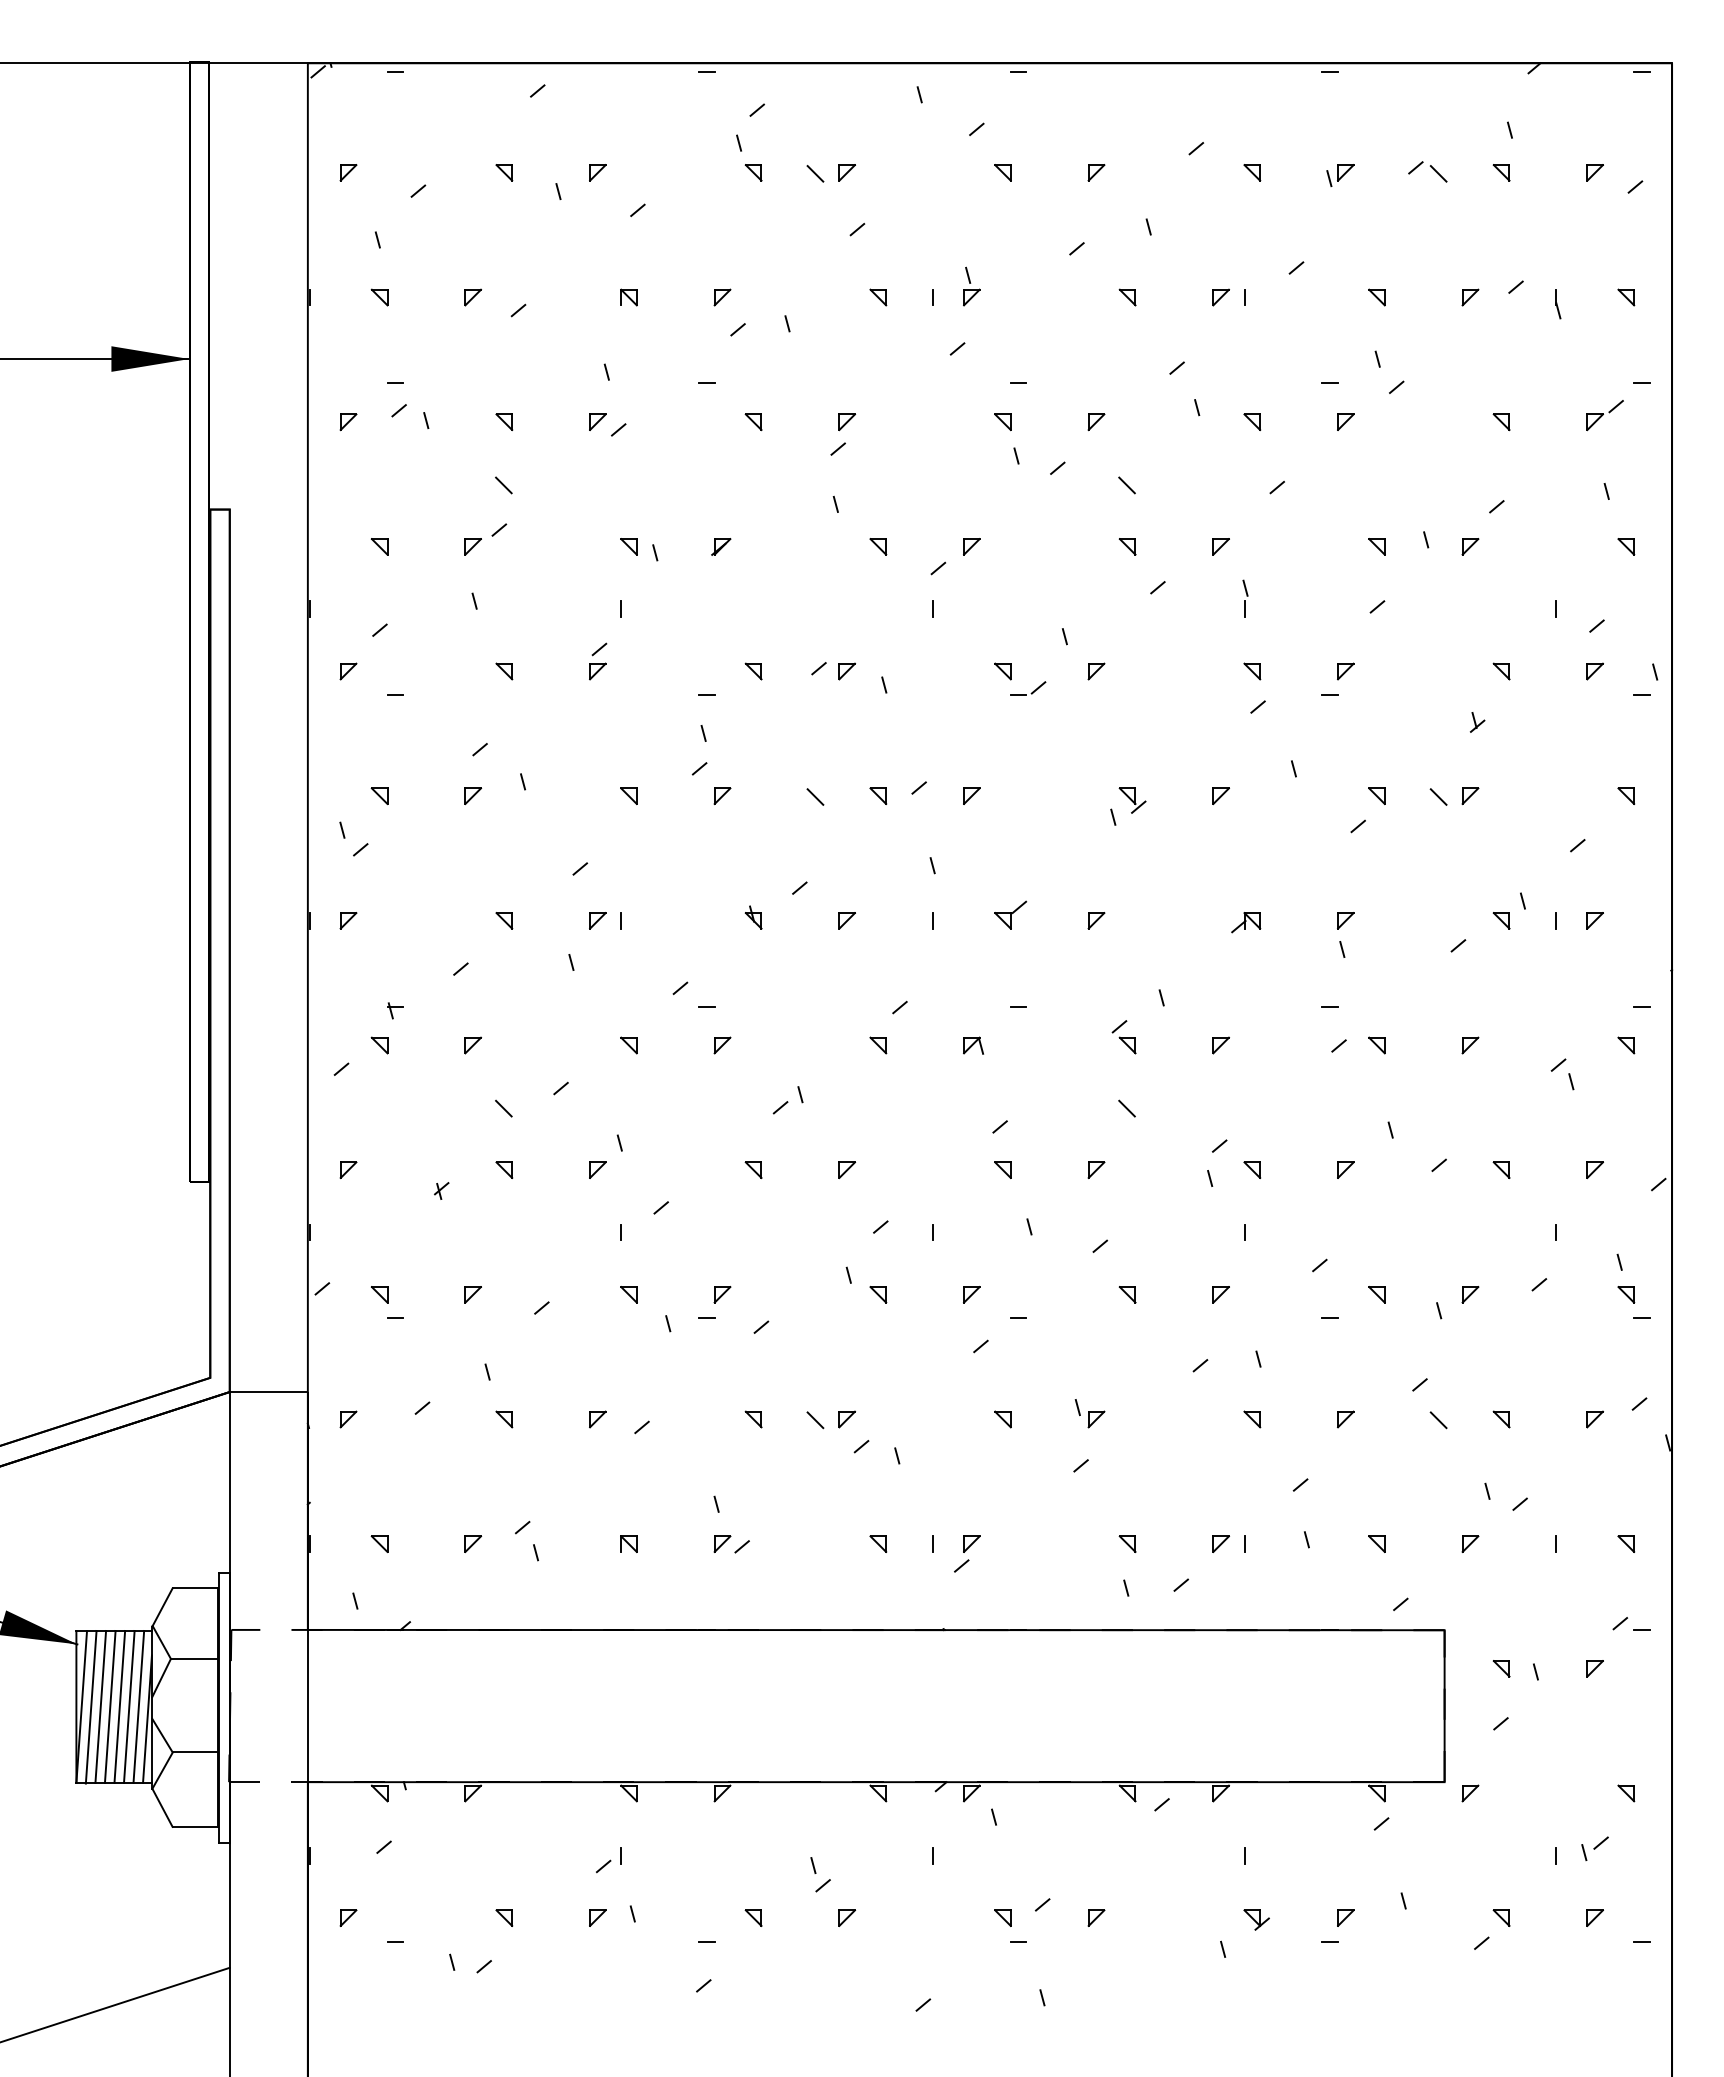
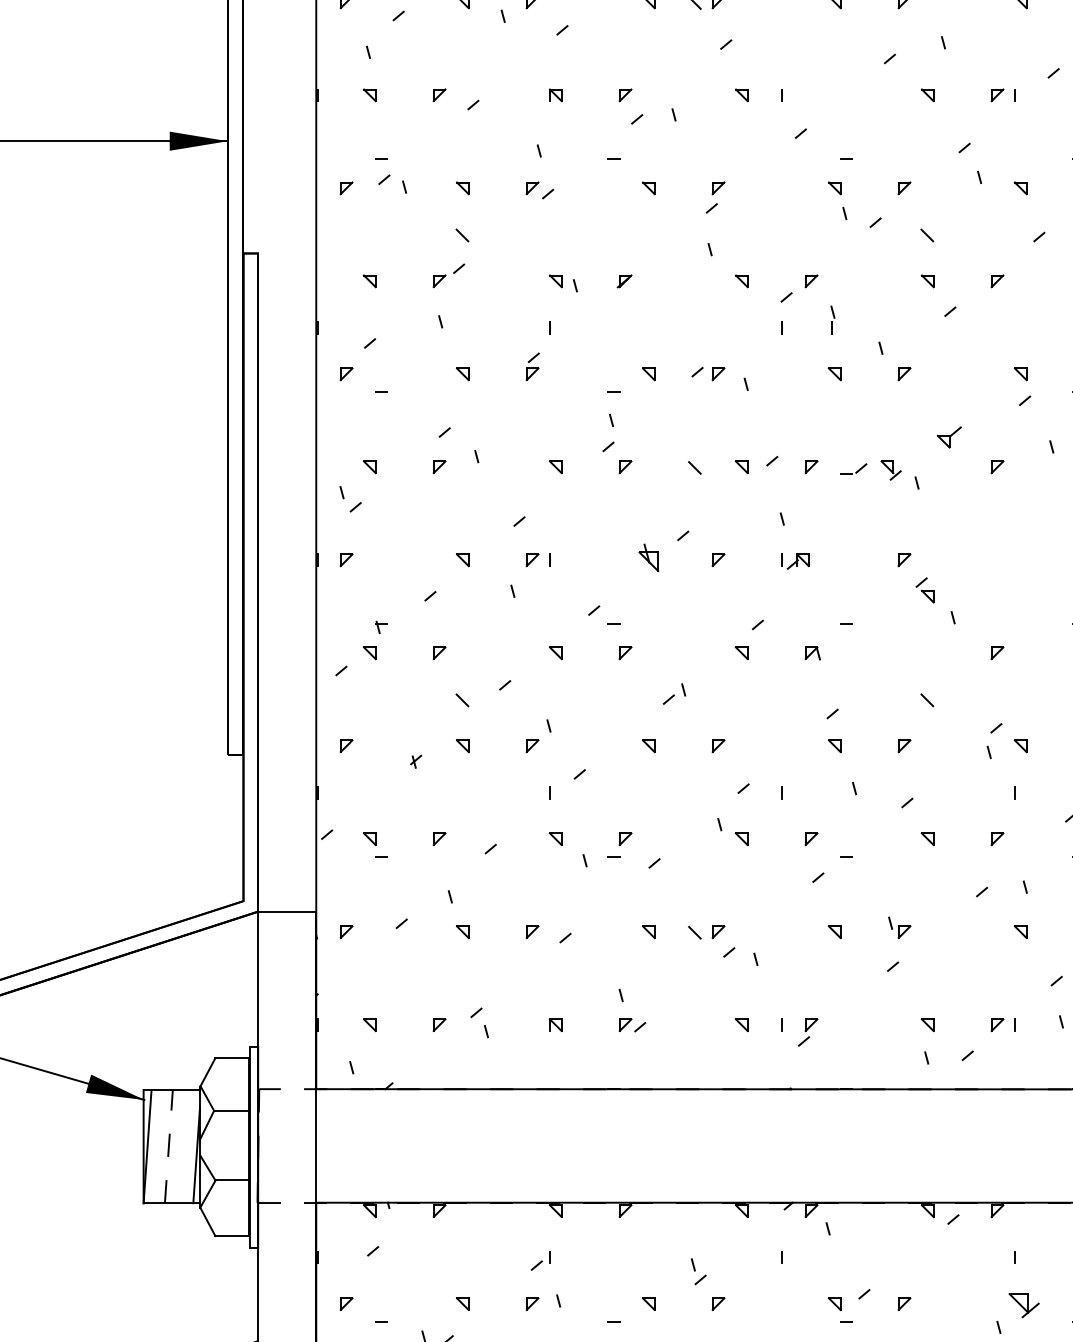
part: (971, 286) -> (811, 87), removed
part: (1245, 598) -> (832, 319), moved
part: (1028, 688) -> (853, 469), moved
part: (1132, 800) -> (891, 470), moved
part: (1010, 914) -> (949, 436), moved
part: (753, 917) -> (648, 557), size x1.6
part: (1246, 922) -> (798, 561), moved
part: (1123, 1037) -> (924, 590), moved
line: (90, 1706) -> (154, 1146), removed
line: (100, 1706) -> (161, 1146), removed
line: (110, 1706) -> (169, 1146), solid -> dashed
line: (119, 1706) -> (175, 1146), removed
line: (129, 1706) -> (183, 1146), removed
line: (138, 1706) -> (189, 1146), removed
part: (1256, 1919) -> (1023, 1305), size x1.6

